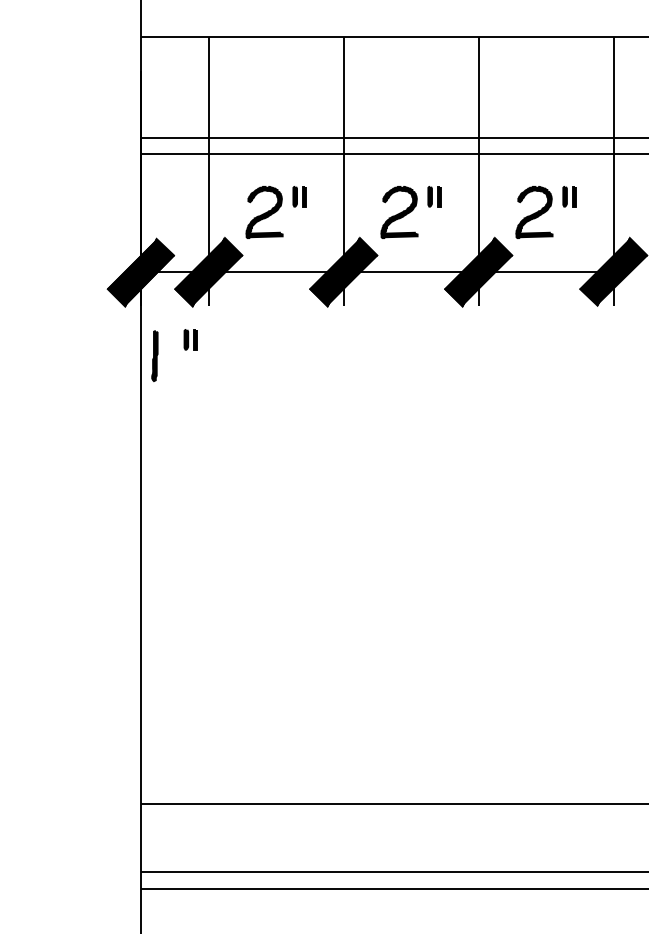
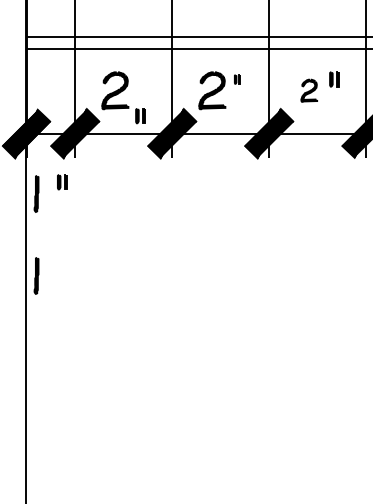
part: (299, 196) -> (140, 115), moved
part: (434, 196) -> (237, 79), size x0.6
part: (534, 212) -> (309, 90), size x0.6
part: (154, 469) -> (36, 275), added

